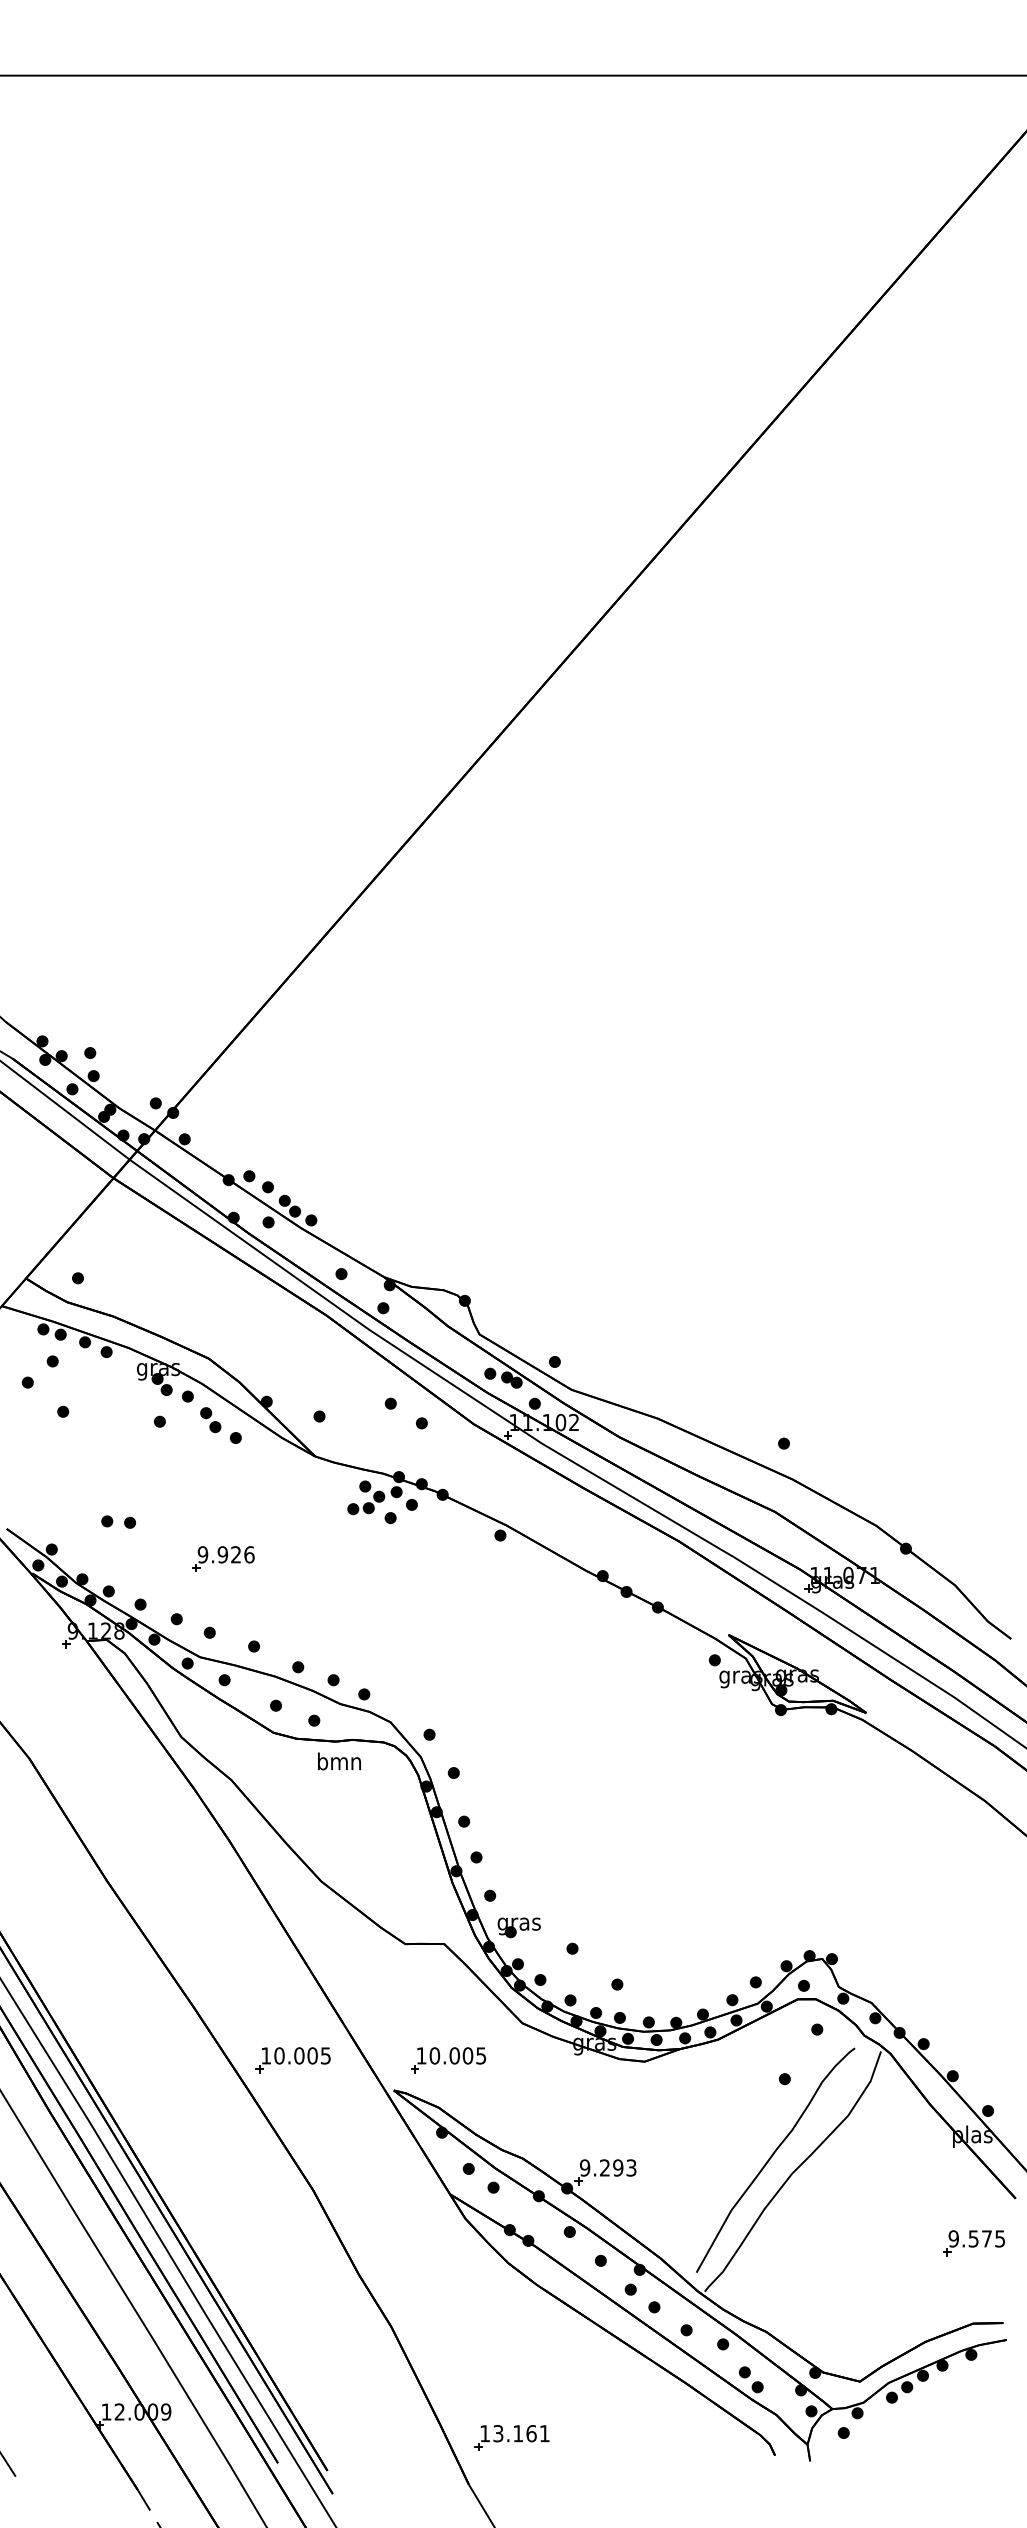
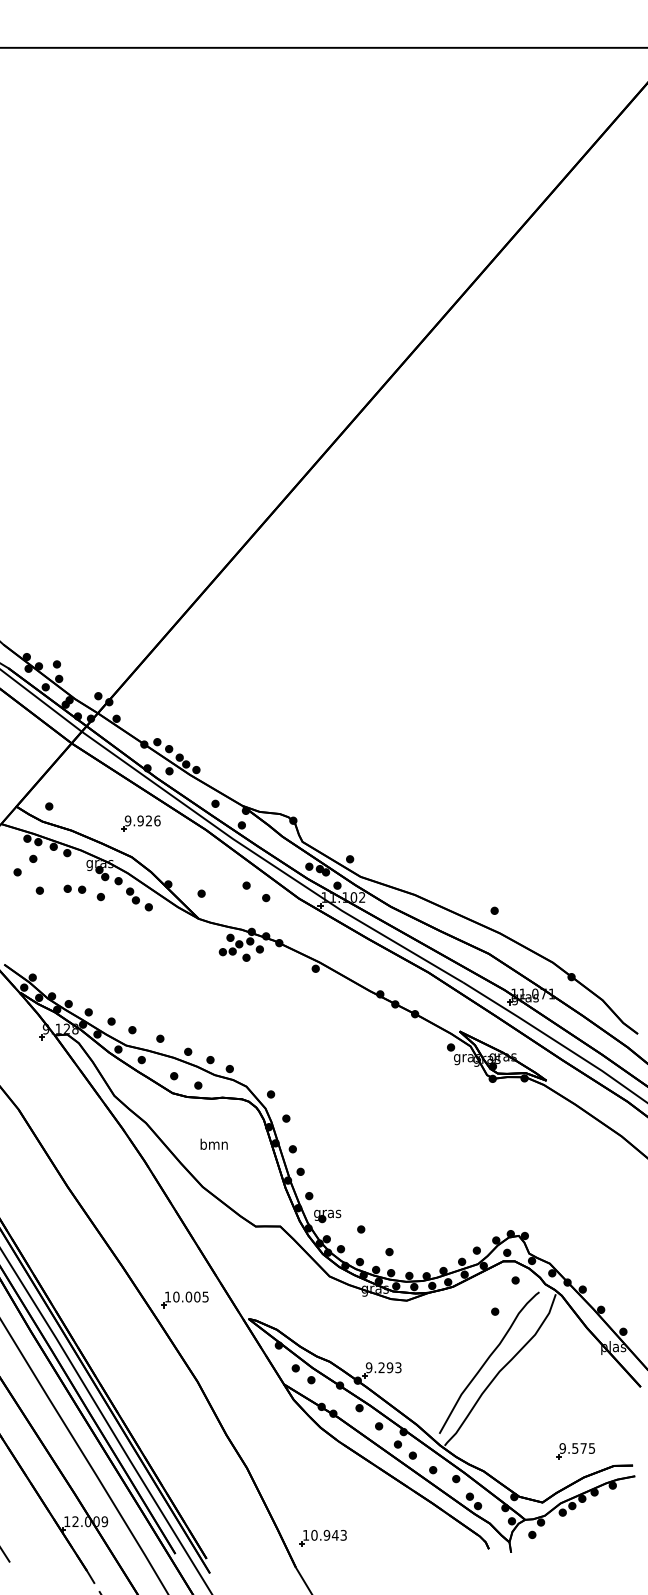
part: (117, 1520) -> (74, 888), moved
part: (222, 1558) -> (140, 823), moved
text: (338, 1760) -> (213, 1143), moved
part: (447, 2059) -> (282, 1299), removed
part: (974, 2243) -> (575, 1451), moved
text: (520, 2432) -> (328, 1534), 13.161 -> 10.943

